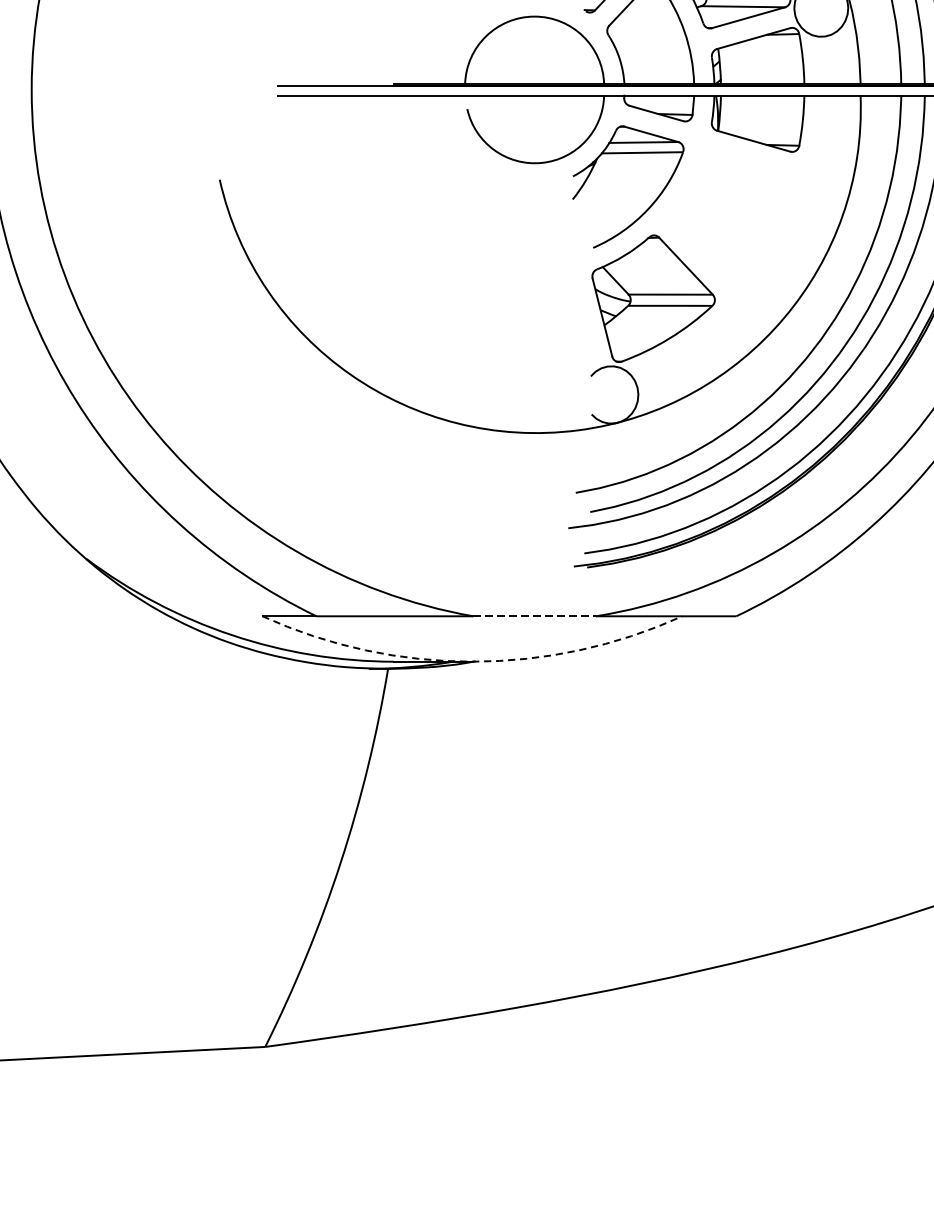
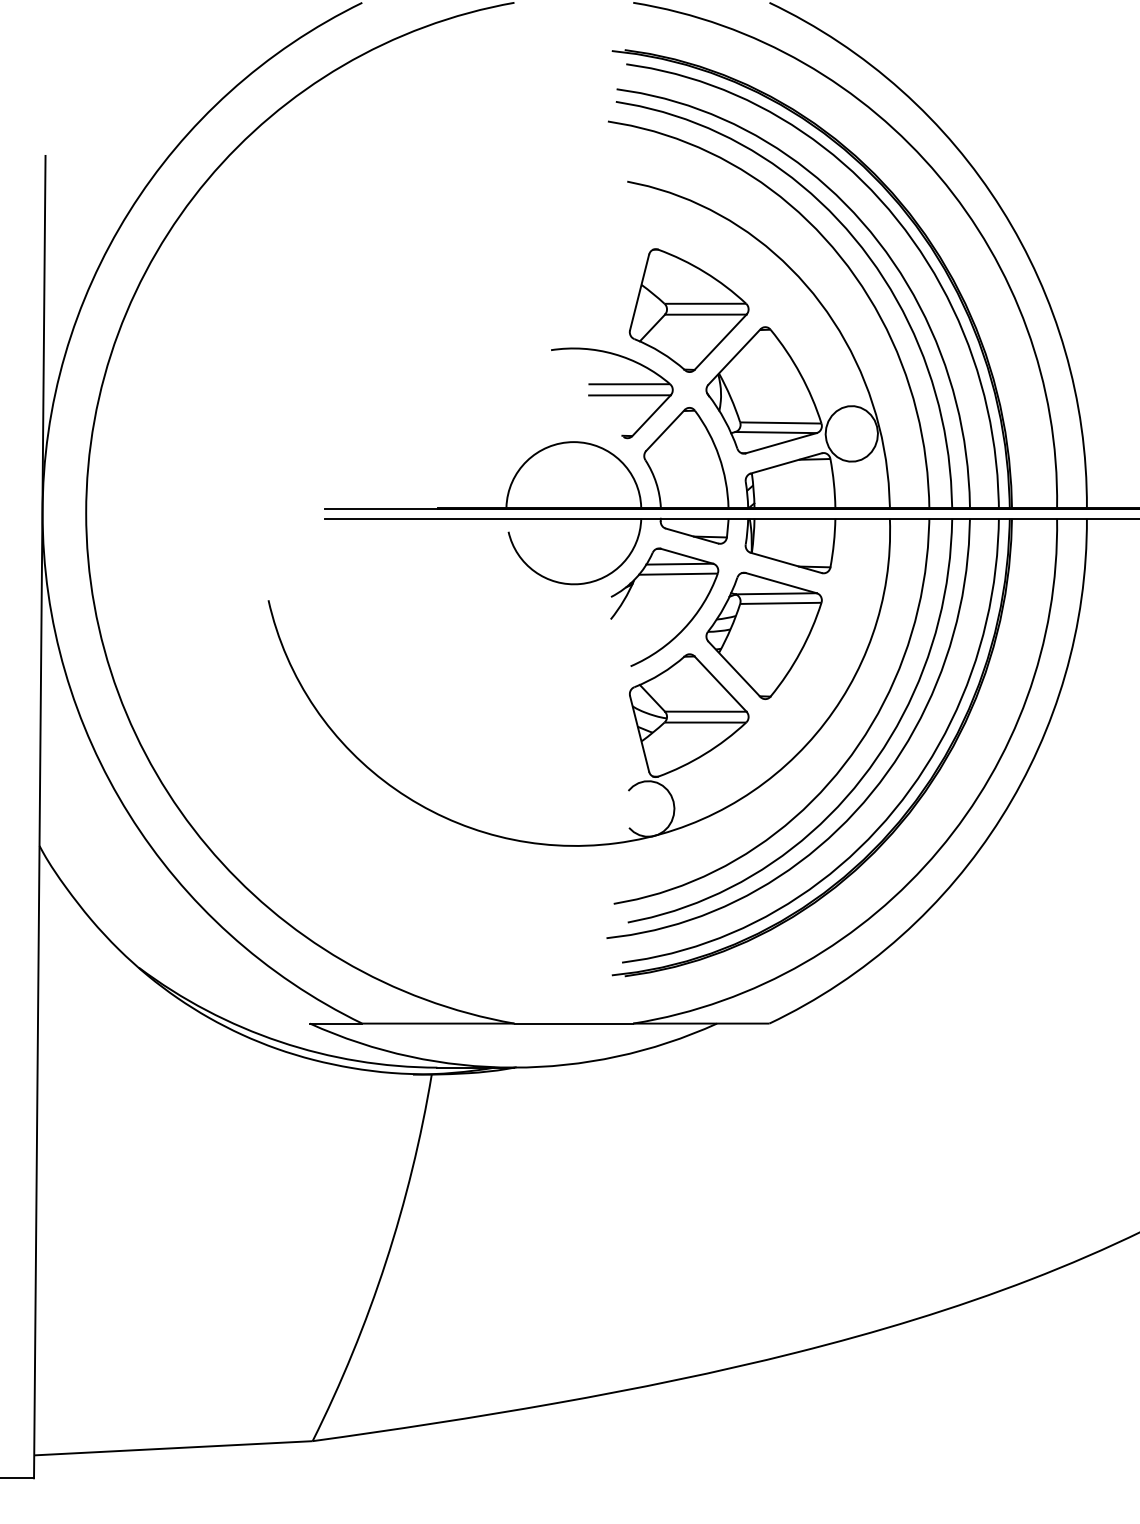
part: (730, 216) -> (763, 635), added
line: (535, 616) -> (574, 1023), dashed -> solid
arc: (472, 661) -> (513, 1067), dashed -> solid

